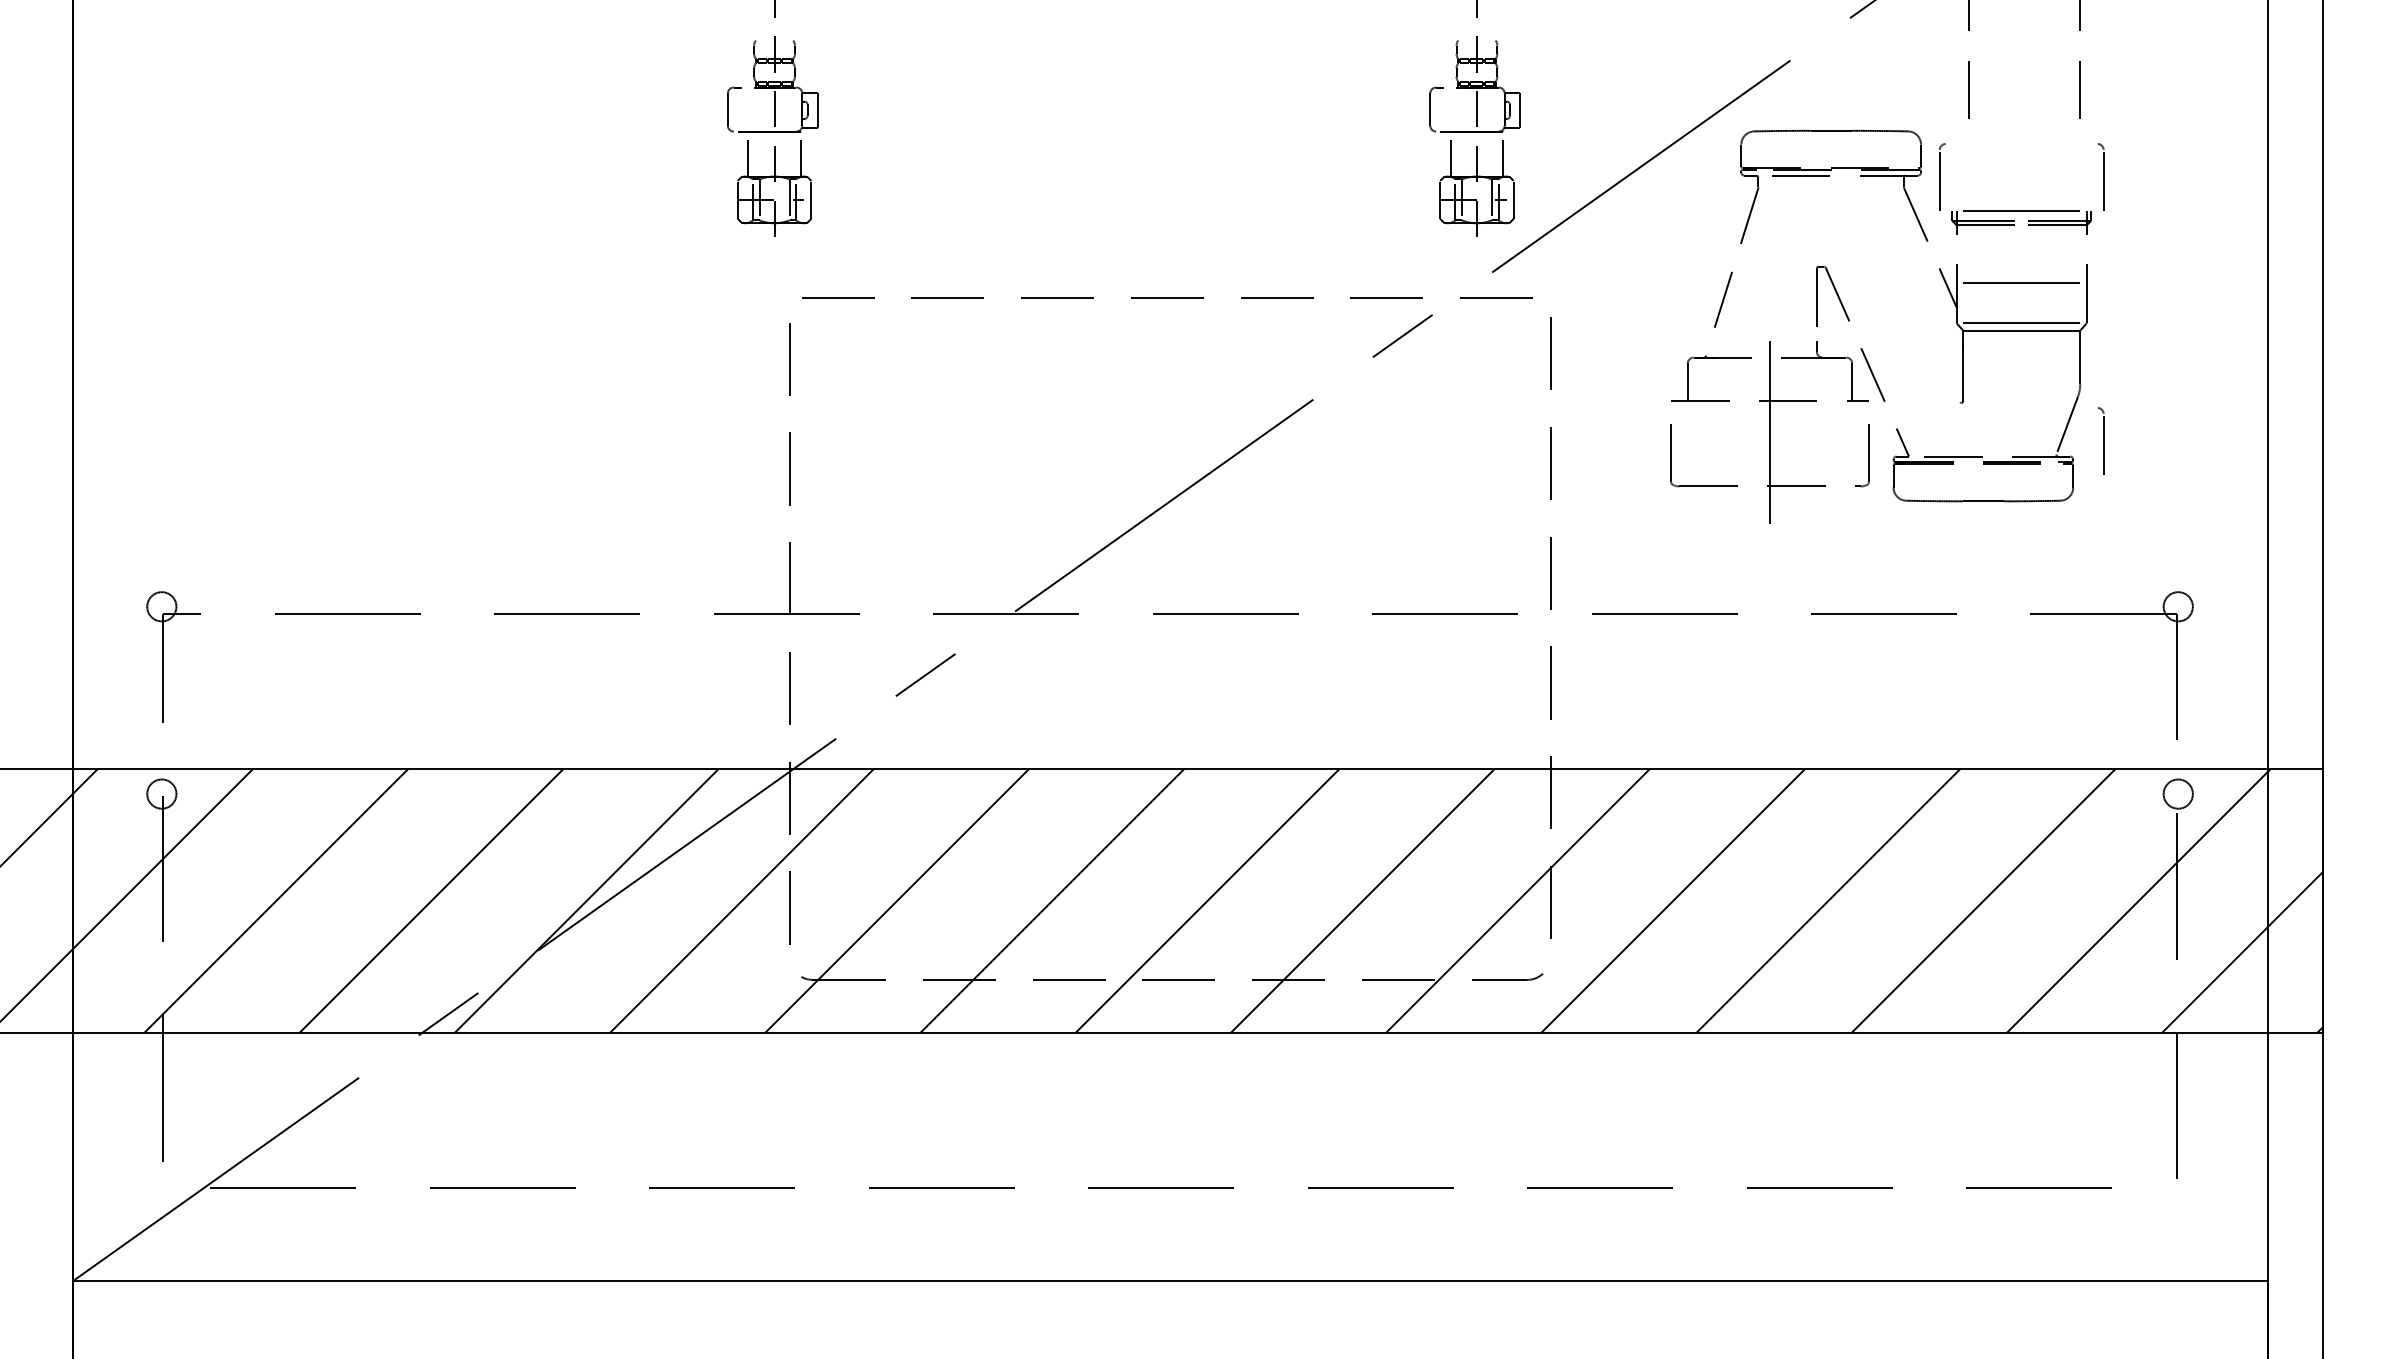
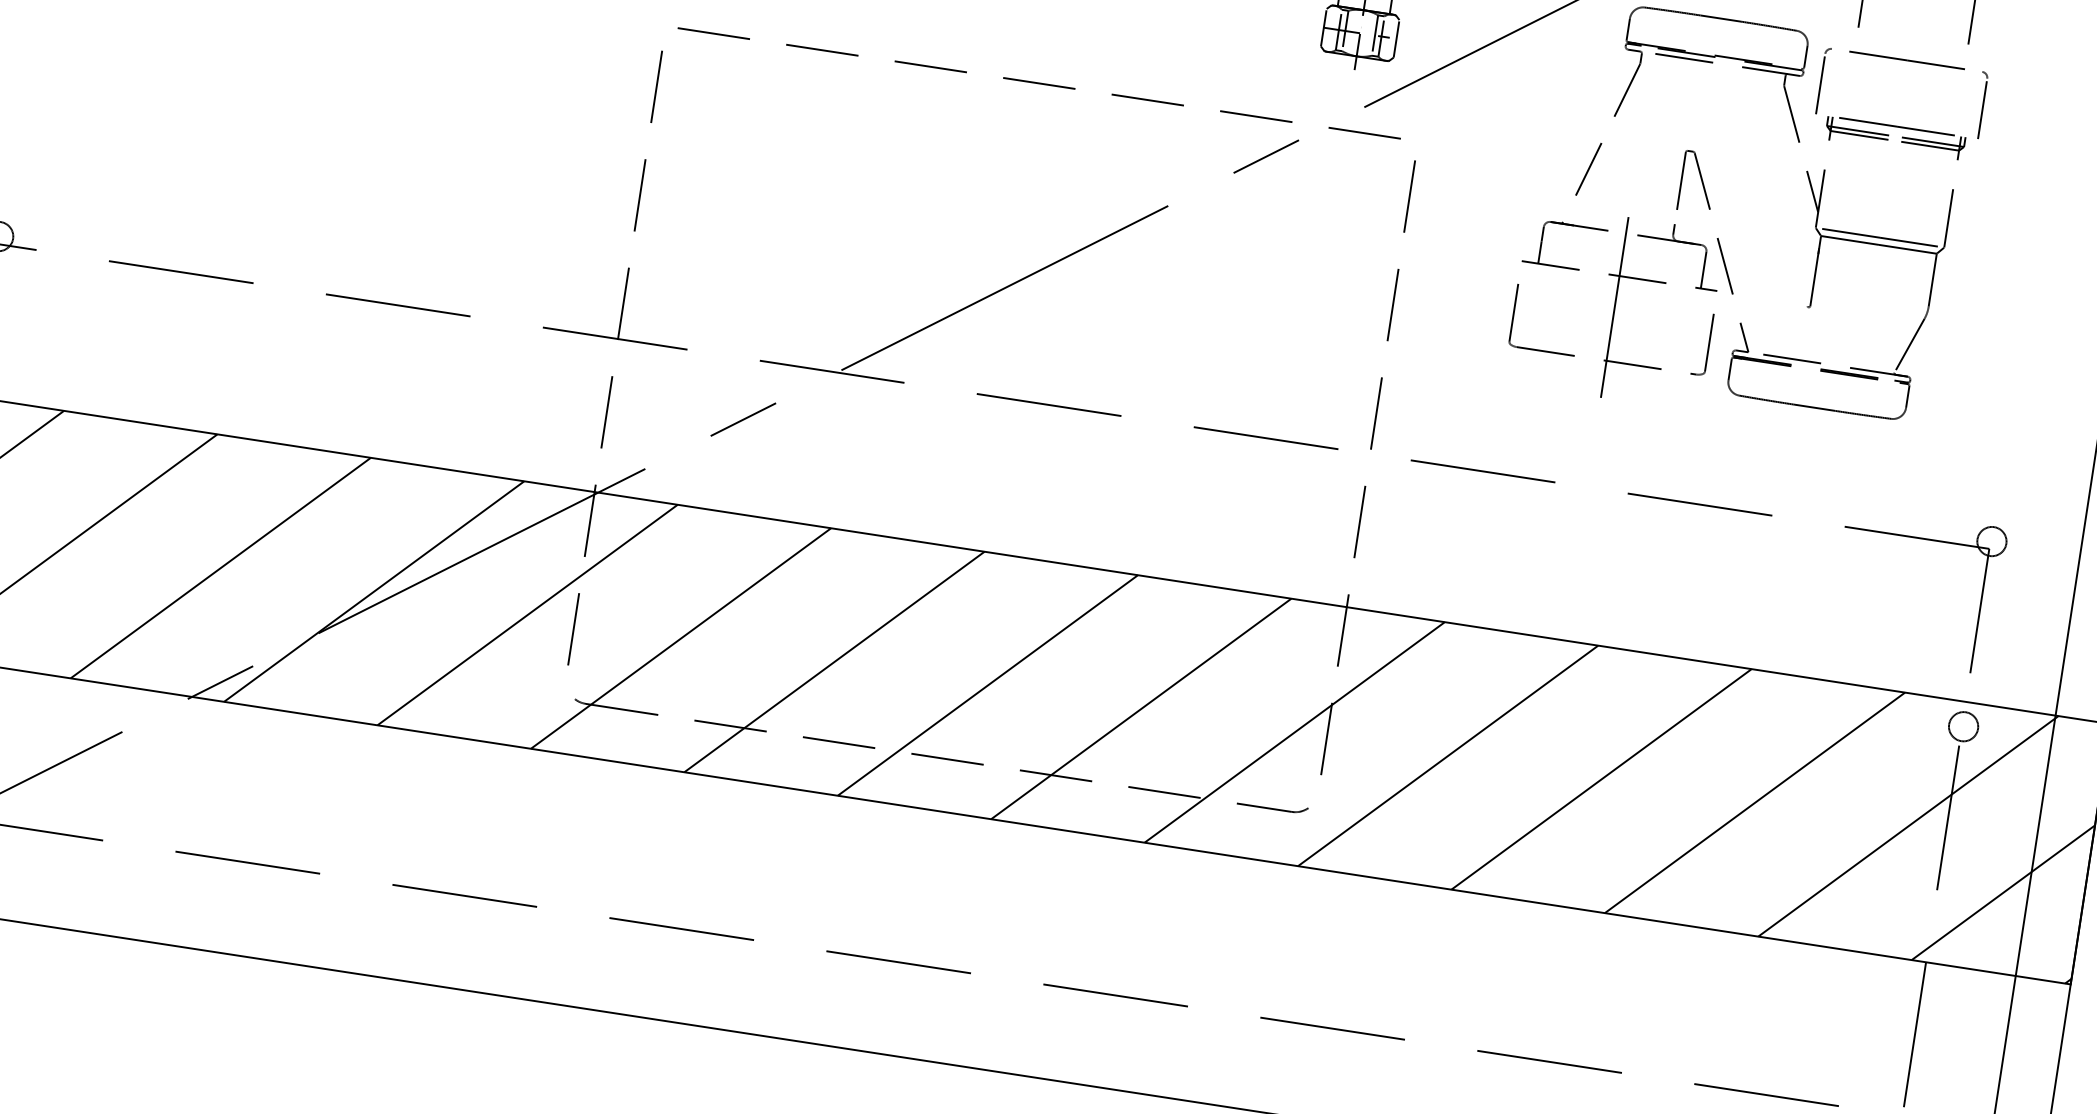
line: (2021, 282) -> (1907, 59), moved
part: (2100, 440) -> (1940, 365), removed

